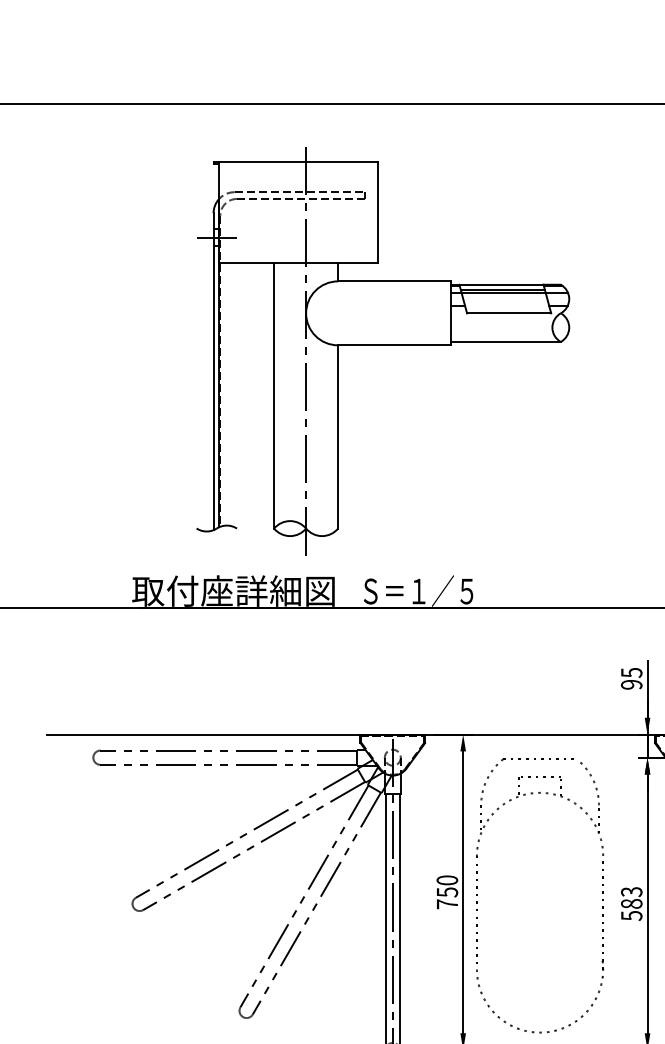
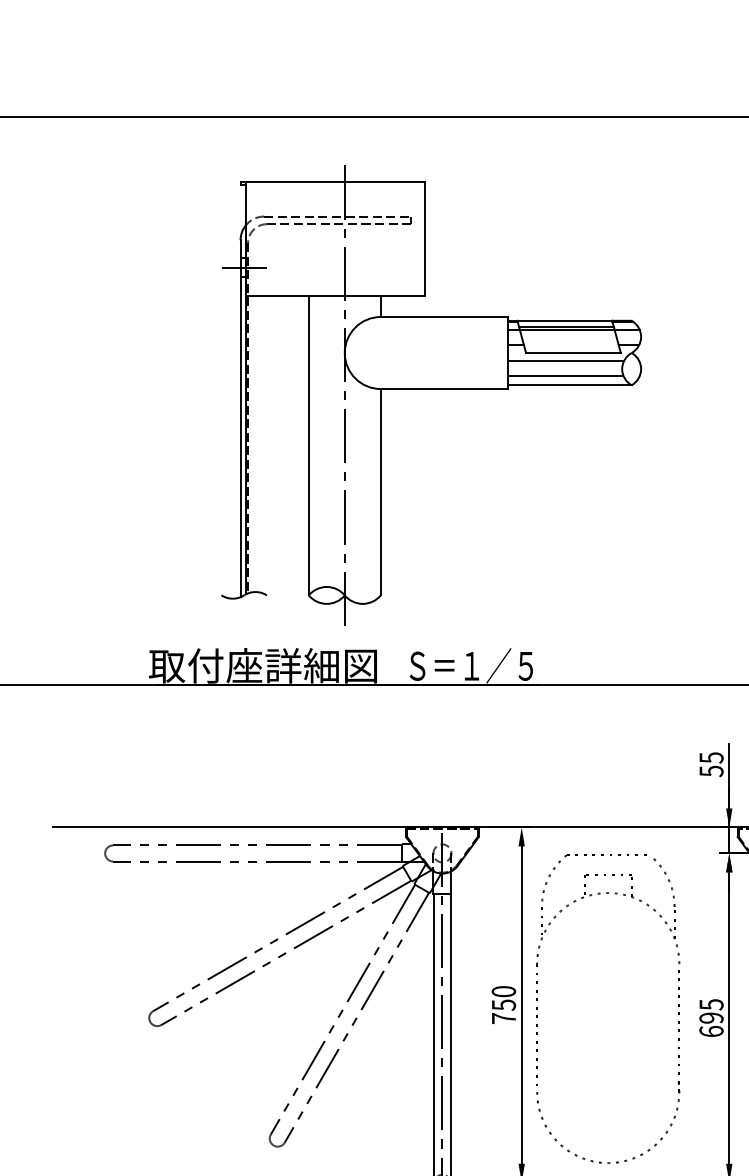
line: (502, 320) -> (565, 361), added
line: (502, 333) -> (565, 375), added
text: (631, 684) -> (711, 771), 95 -> 55
text: (631, 904) -> (711, 1018), 583 -> 695

